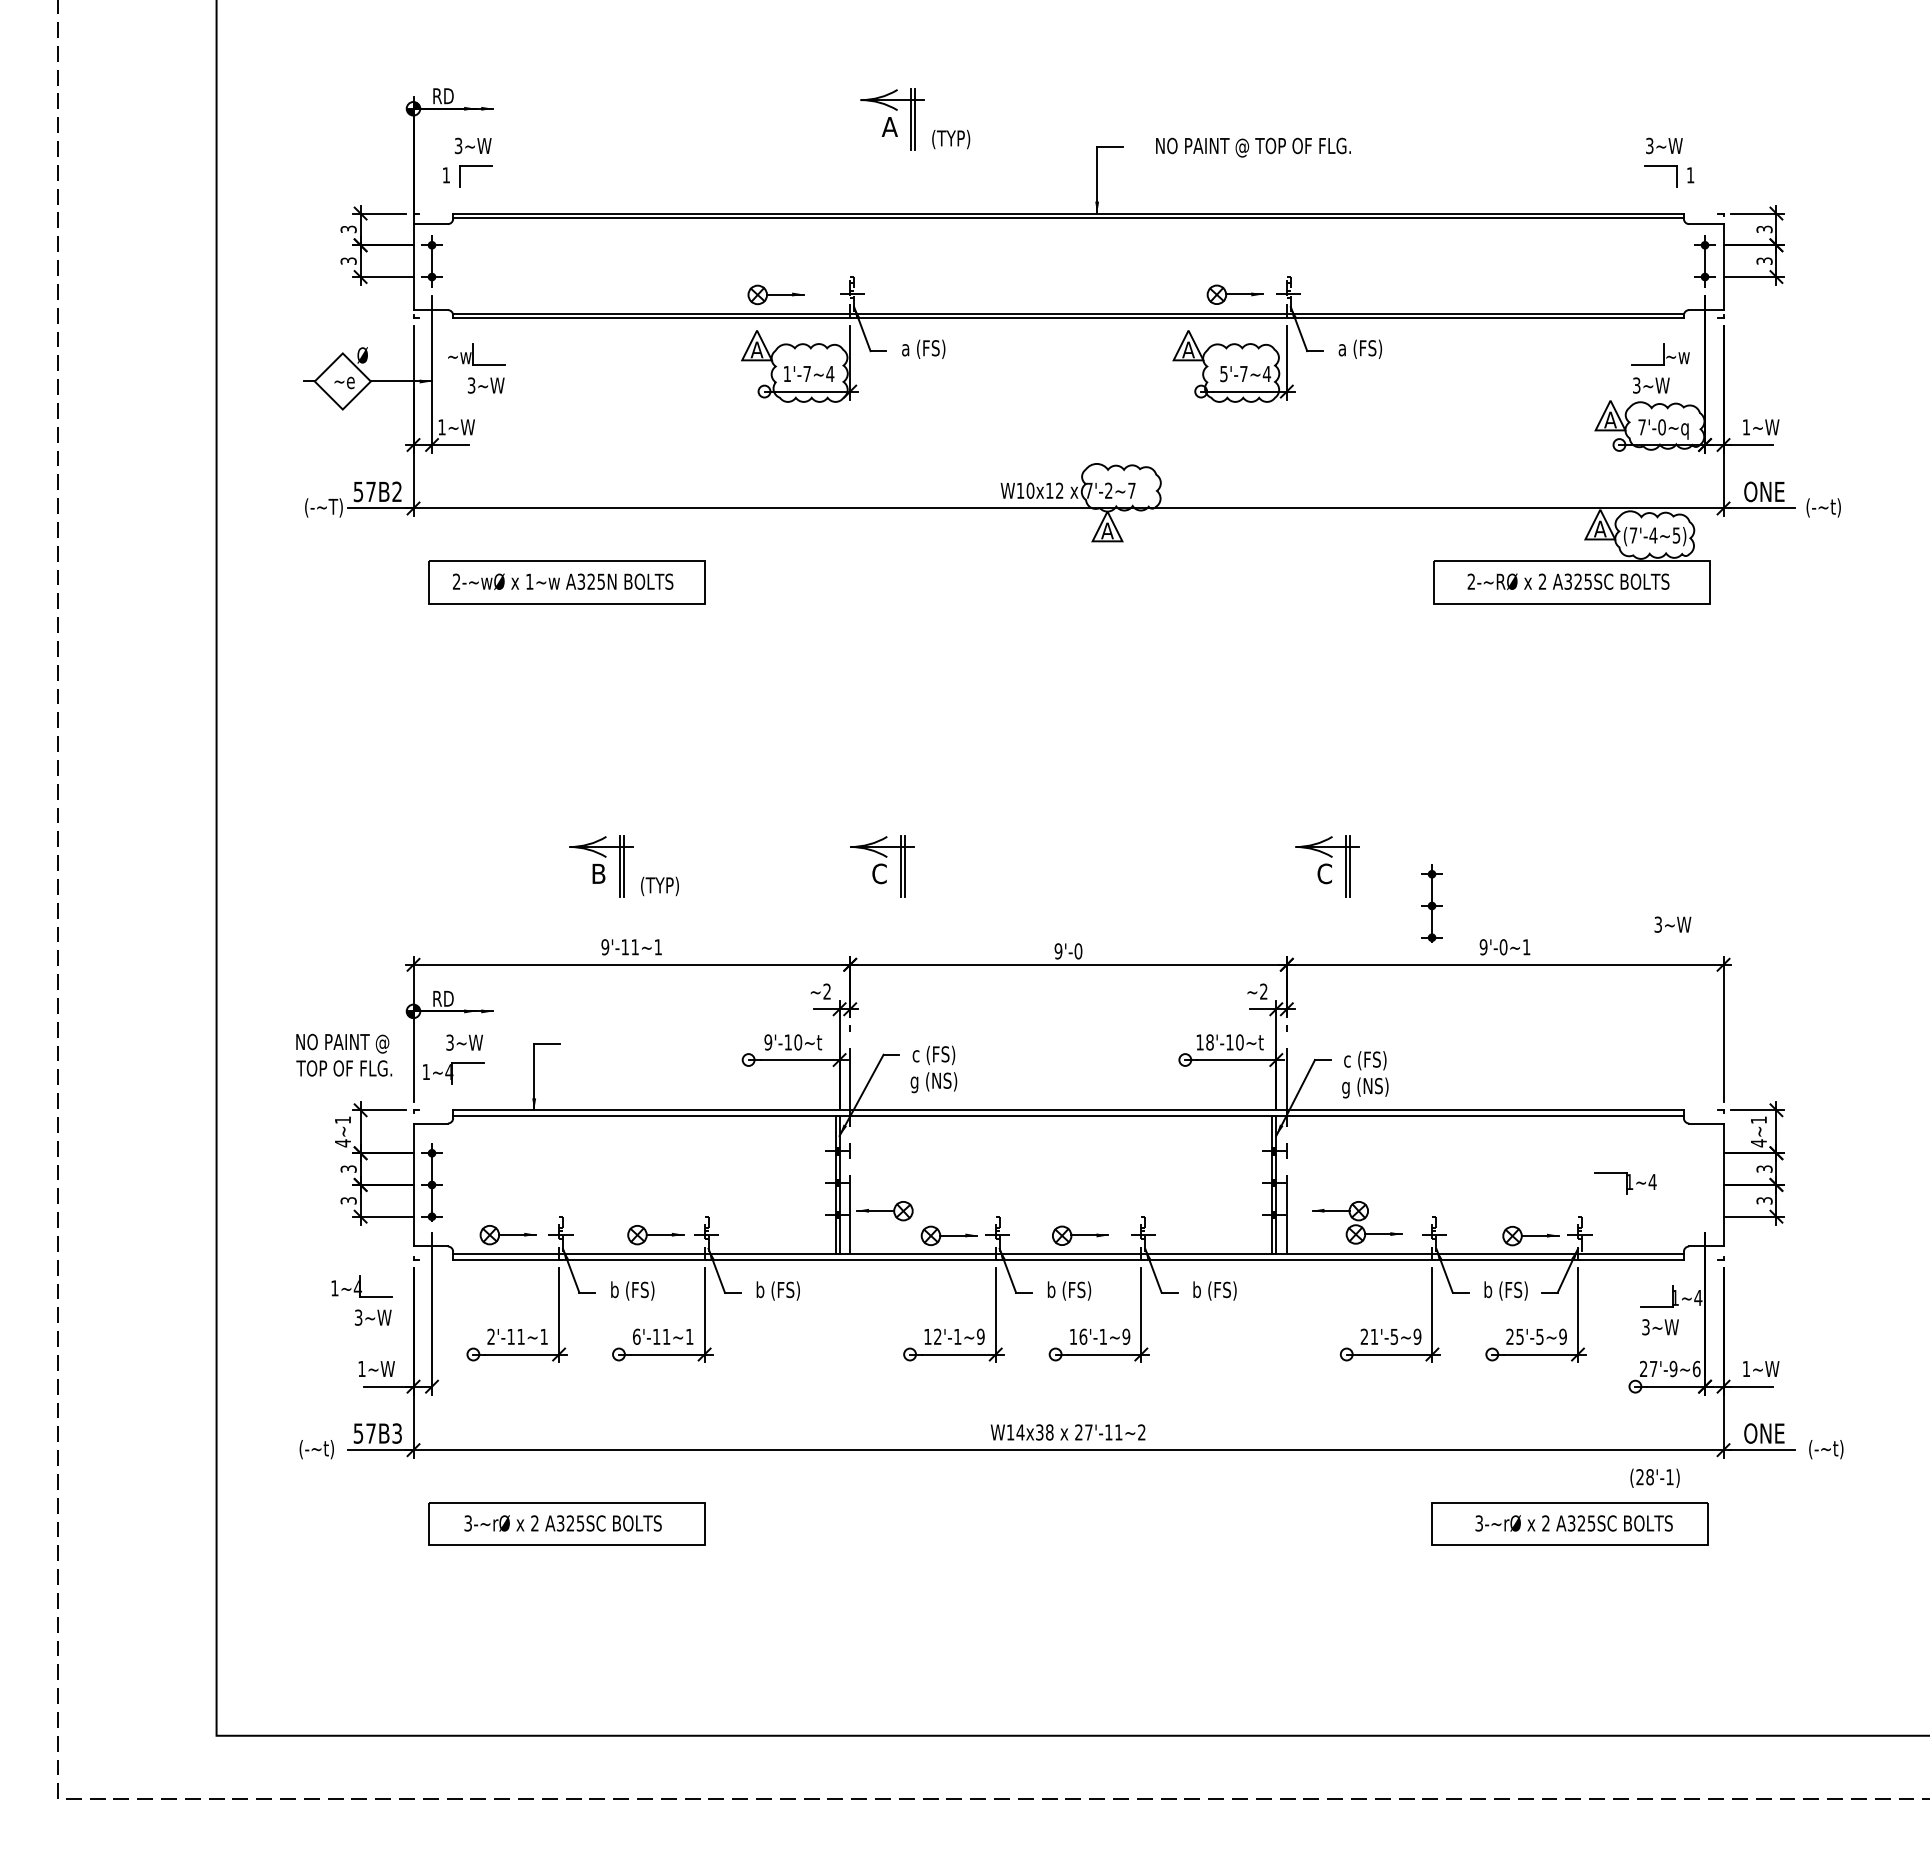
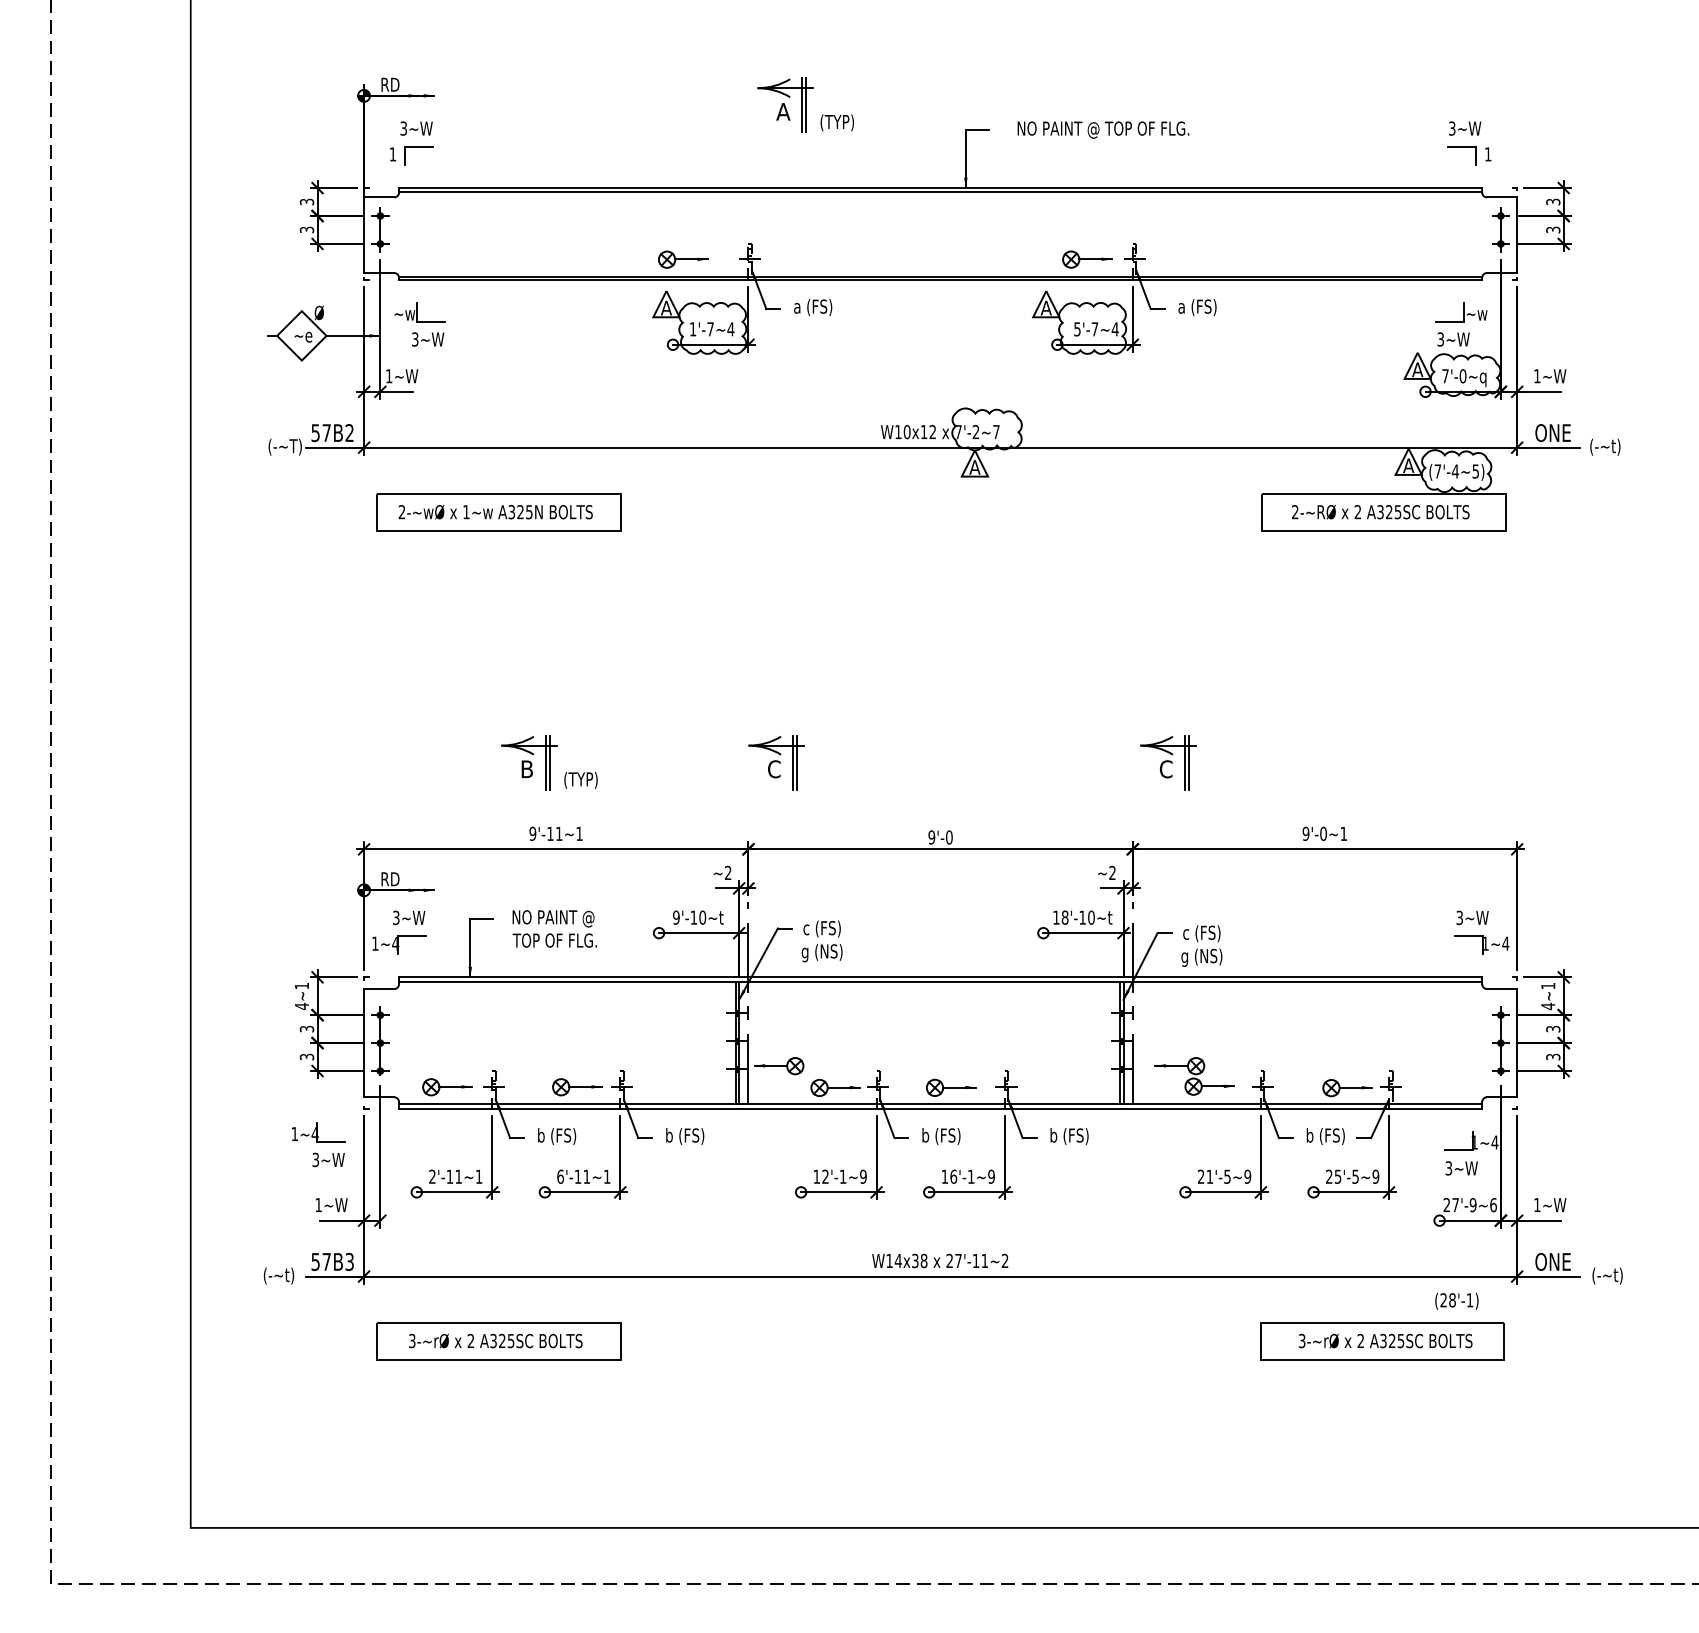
part: (1431, 903) -> (1500, 1040), moved
text: (1672, 924) -> (1472, 917), moved
text: (344, 1054) -> (555, 928), moved
part: (1625, 1183) -> (1481, 945), moved

